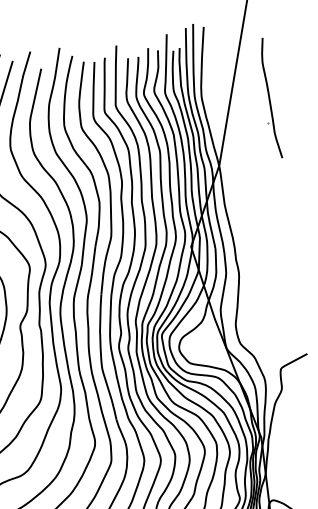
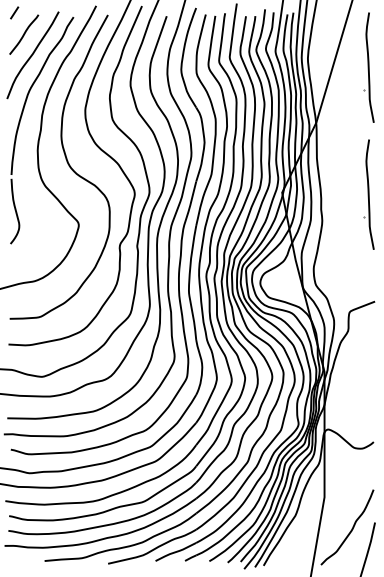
part: (286, 237) -> (368, 194), added

